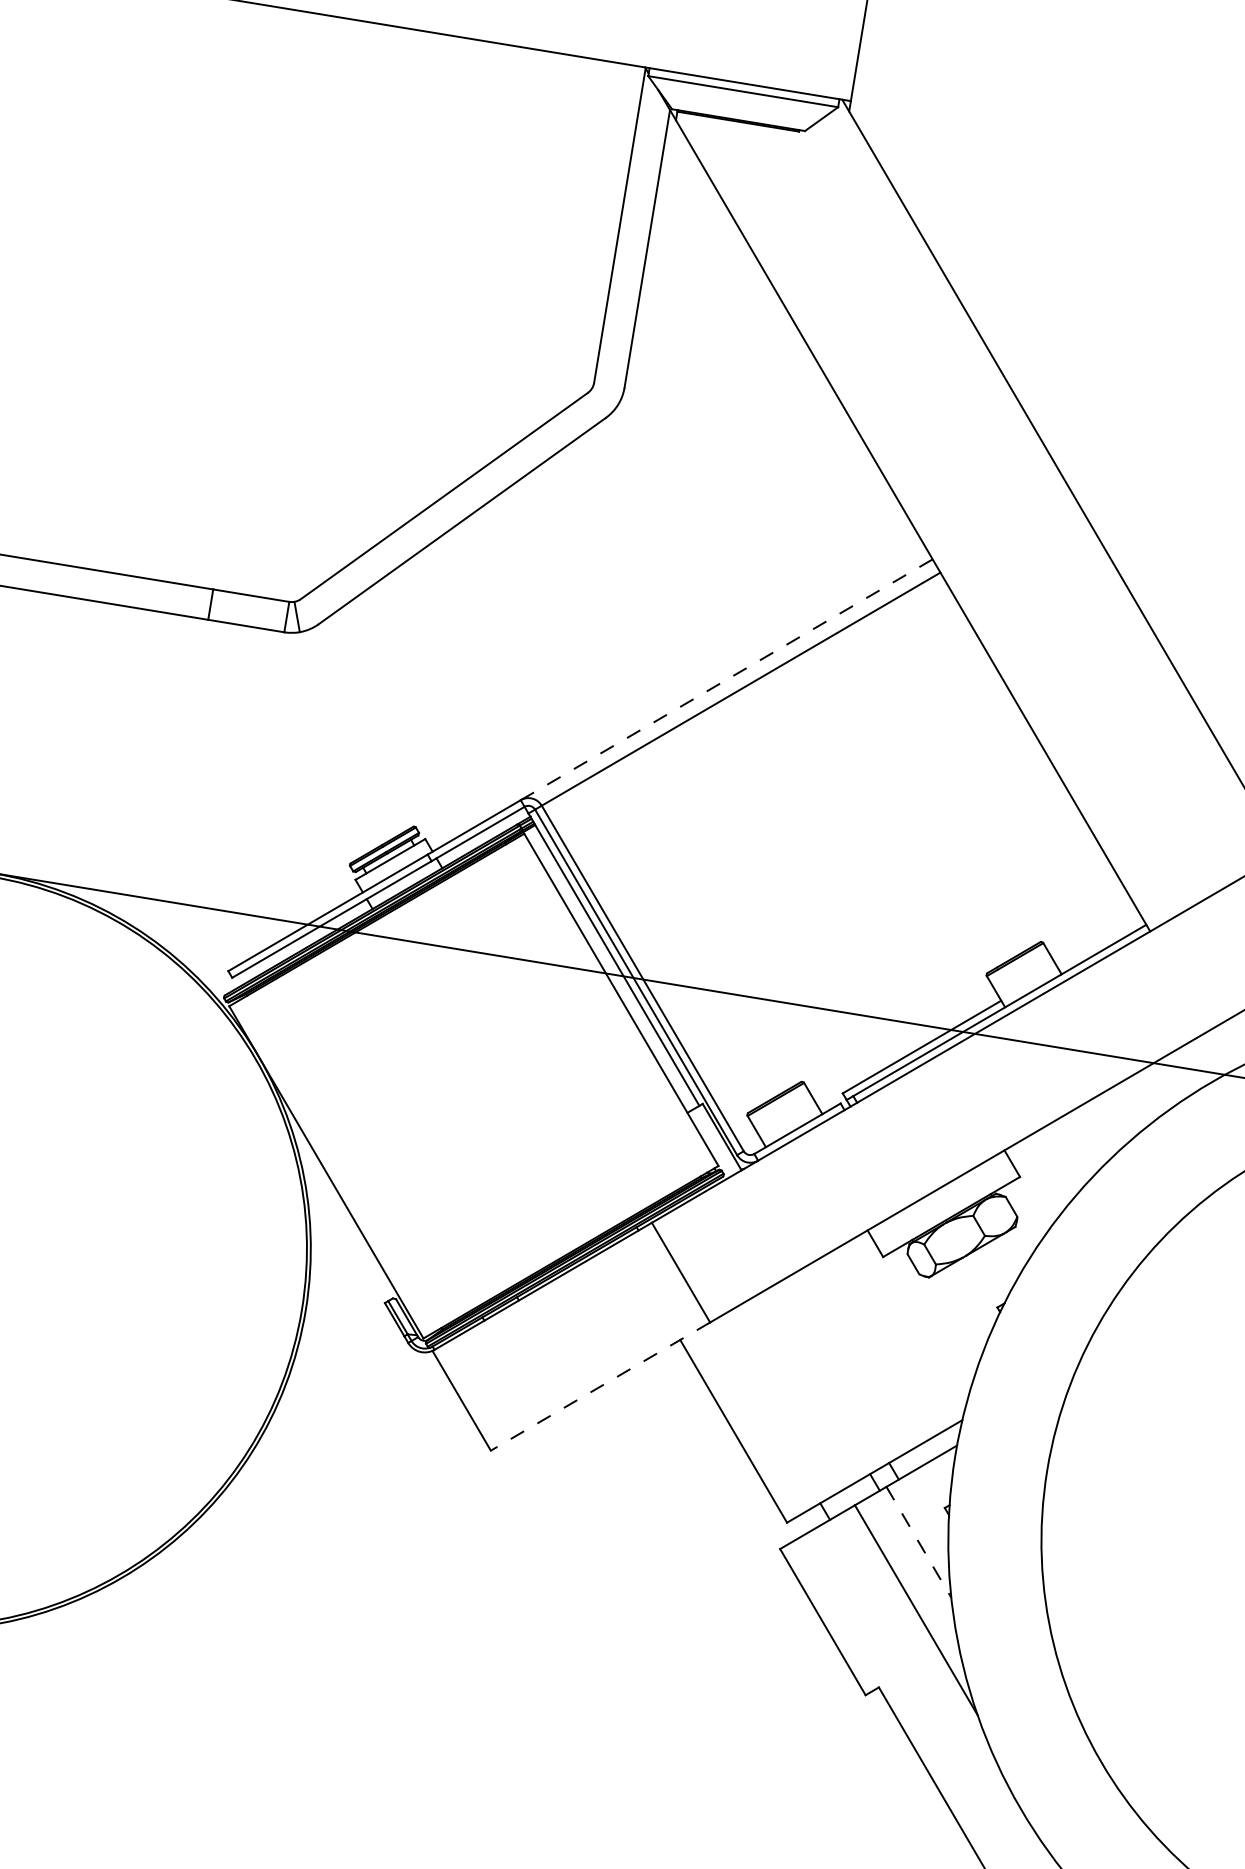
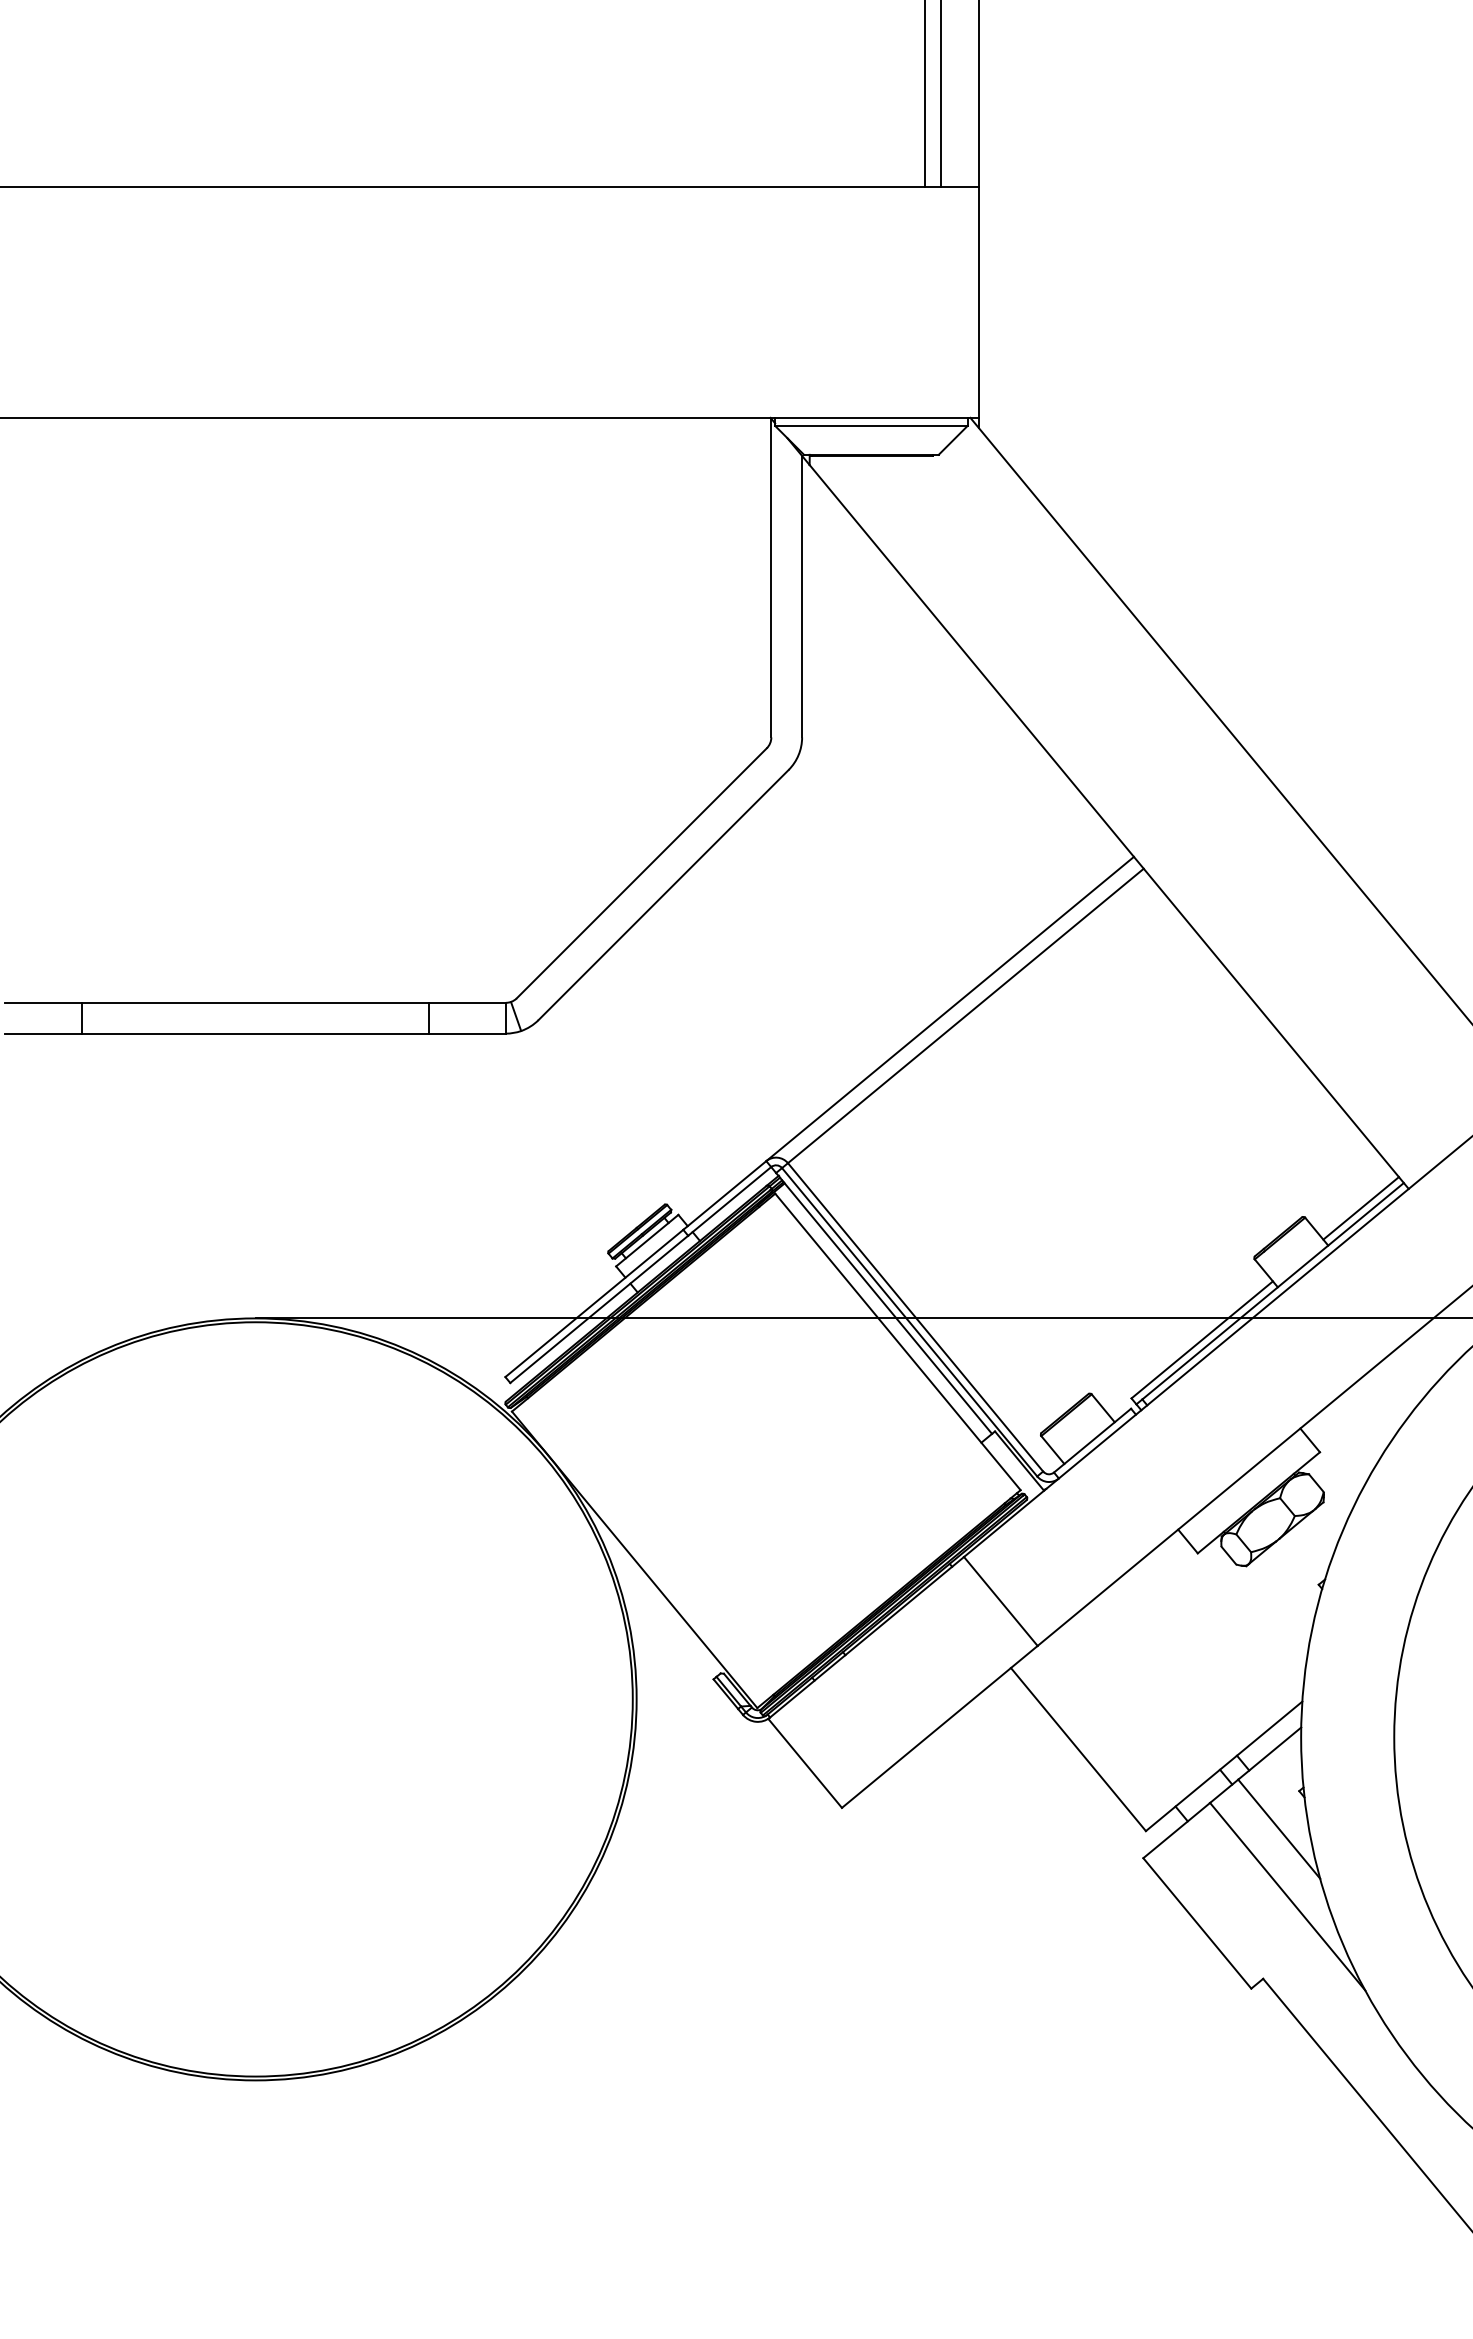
line: (726, 680) -> (950, 1009), dashed -> solid
line: (1099, 942) -> (1360, 1208), added
line: (600, 1386) -> (939, 1726), dashed -> solid
line: (919, 1542) -> (1279, 1829), dashed -> solid

